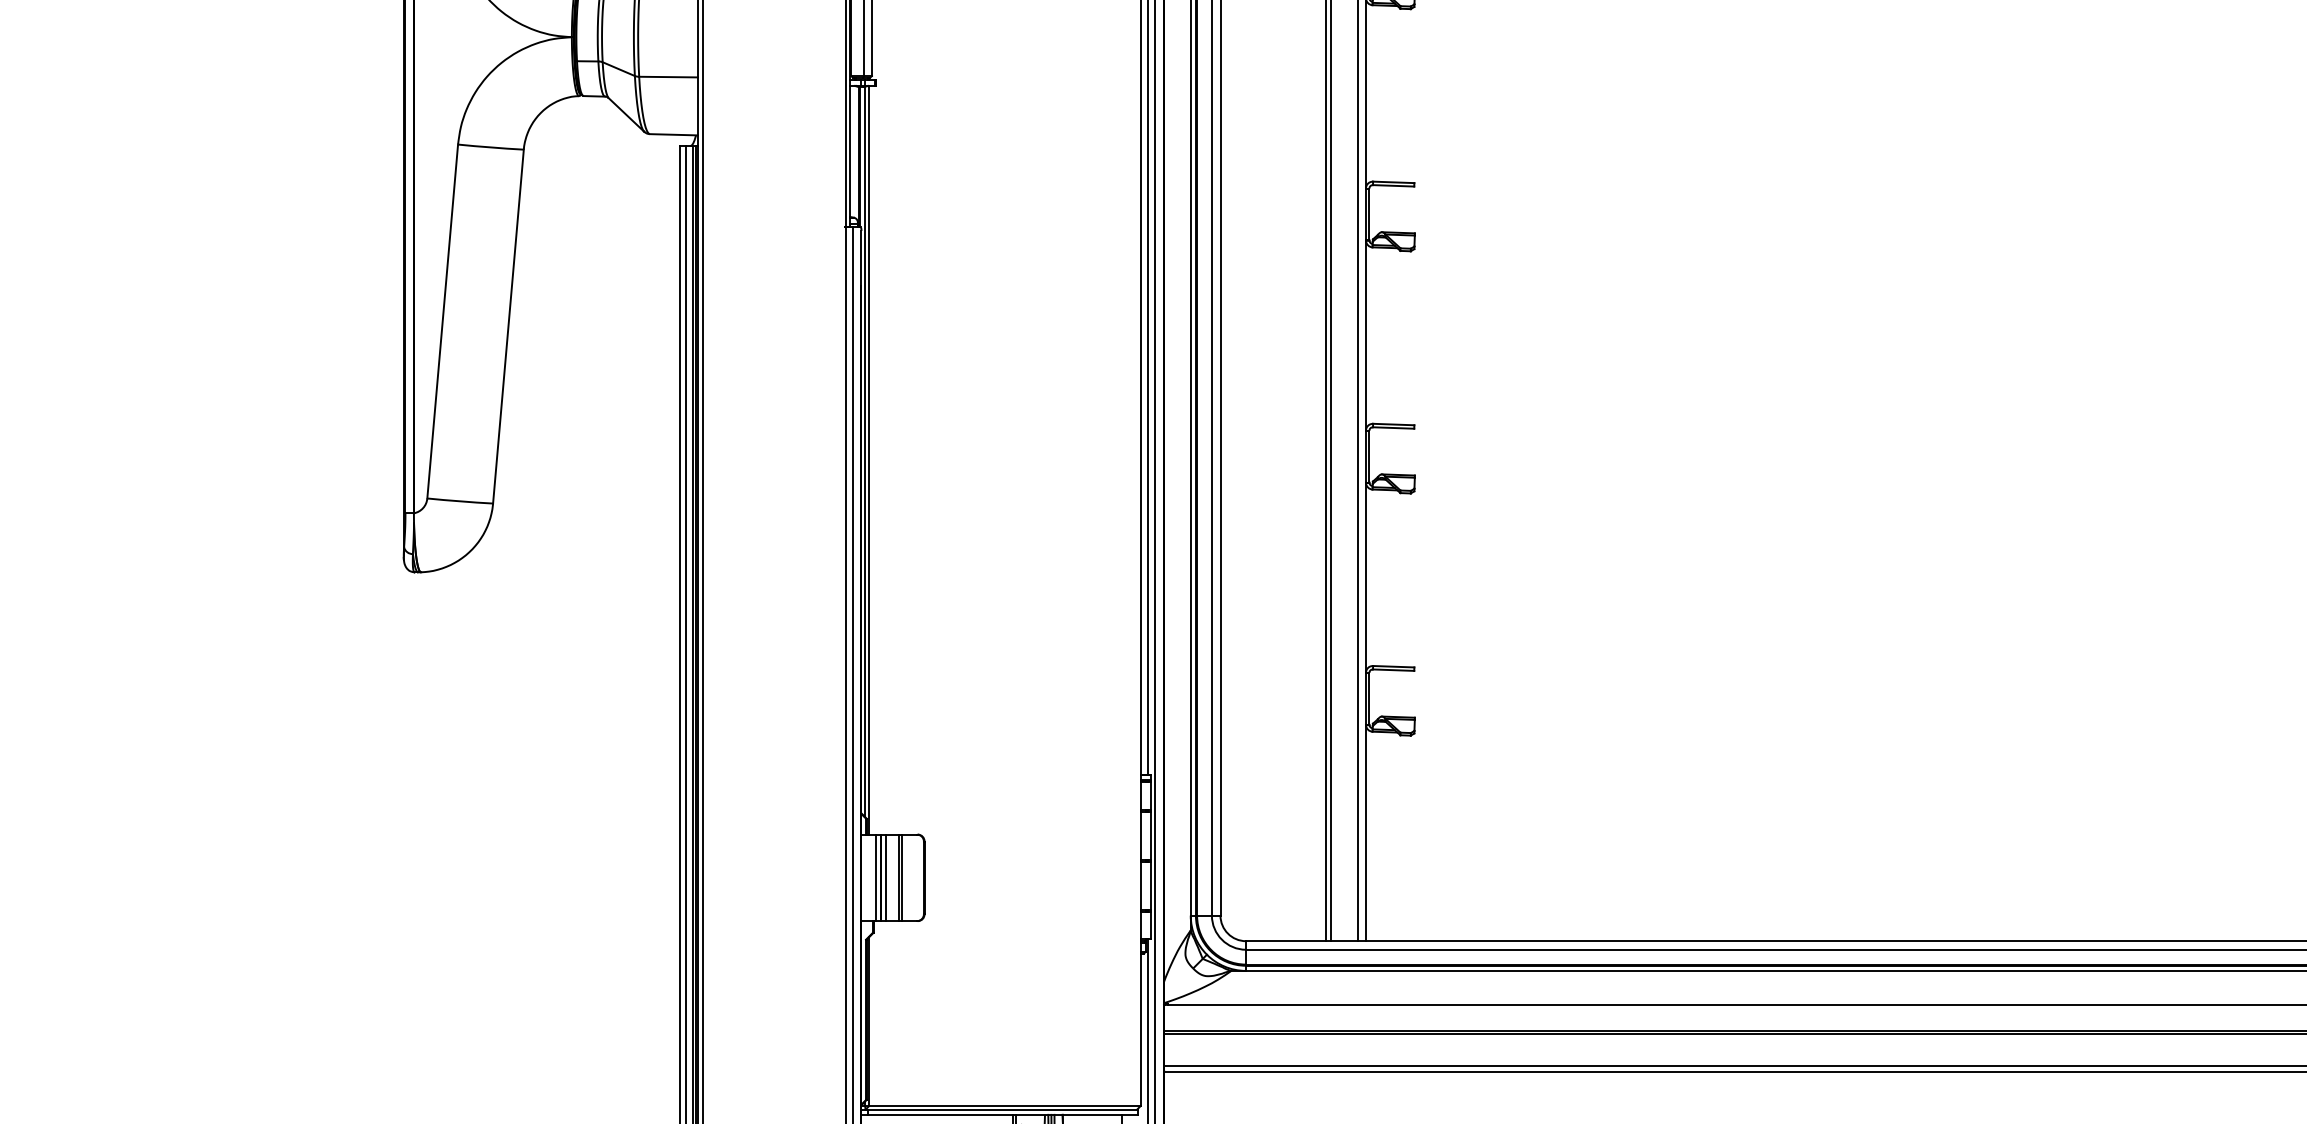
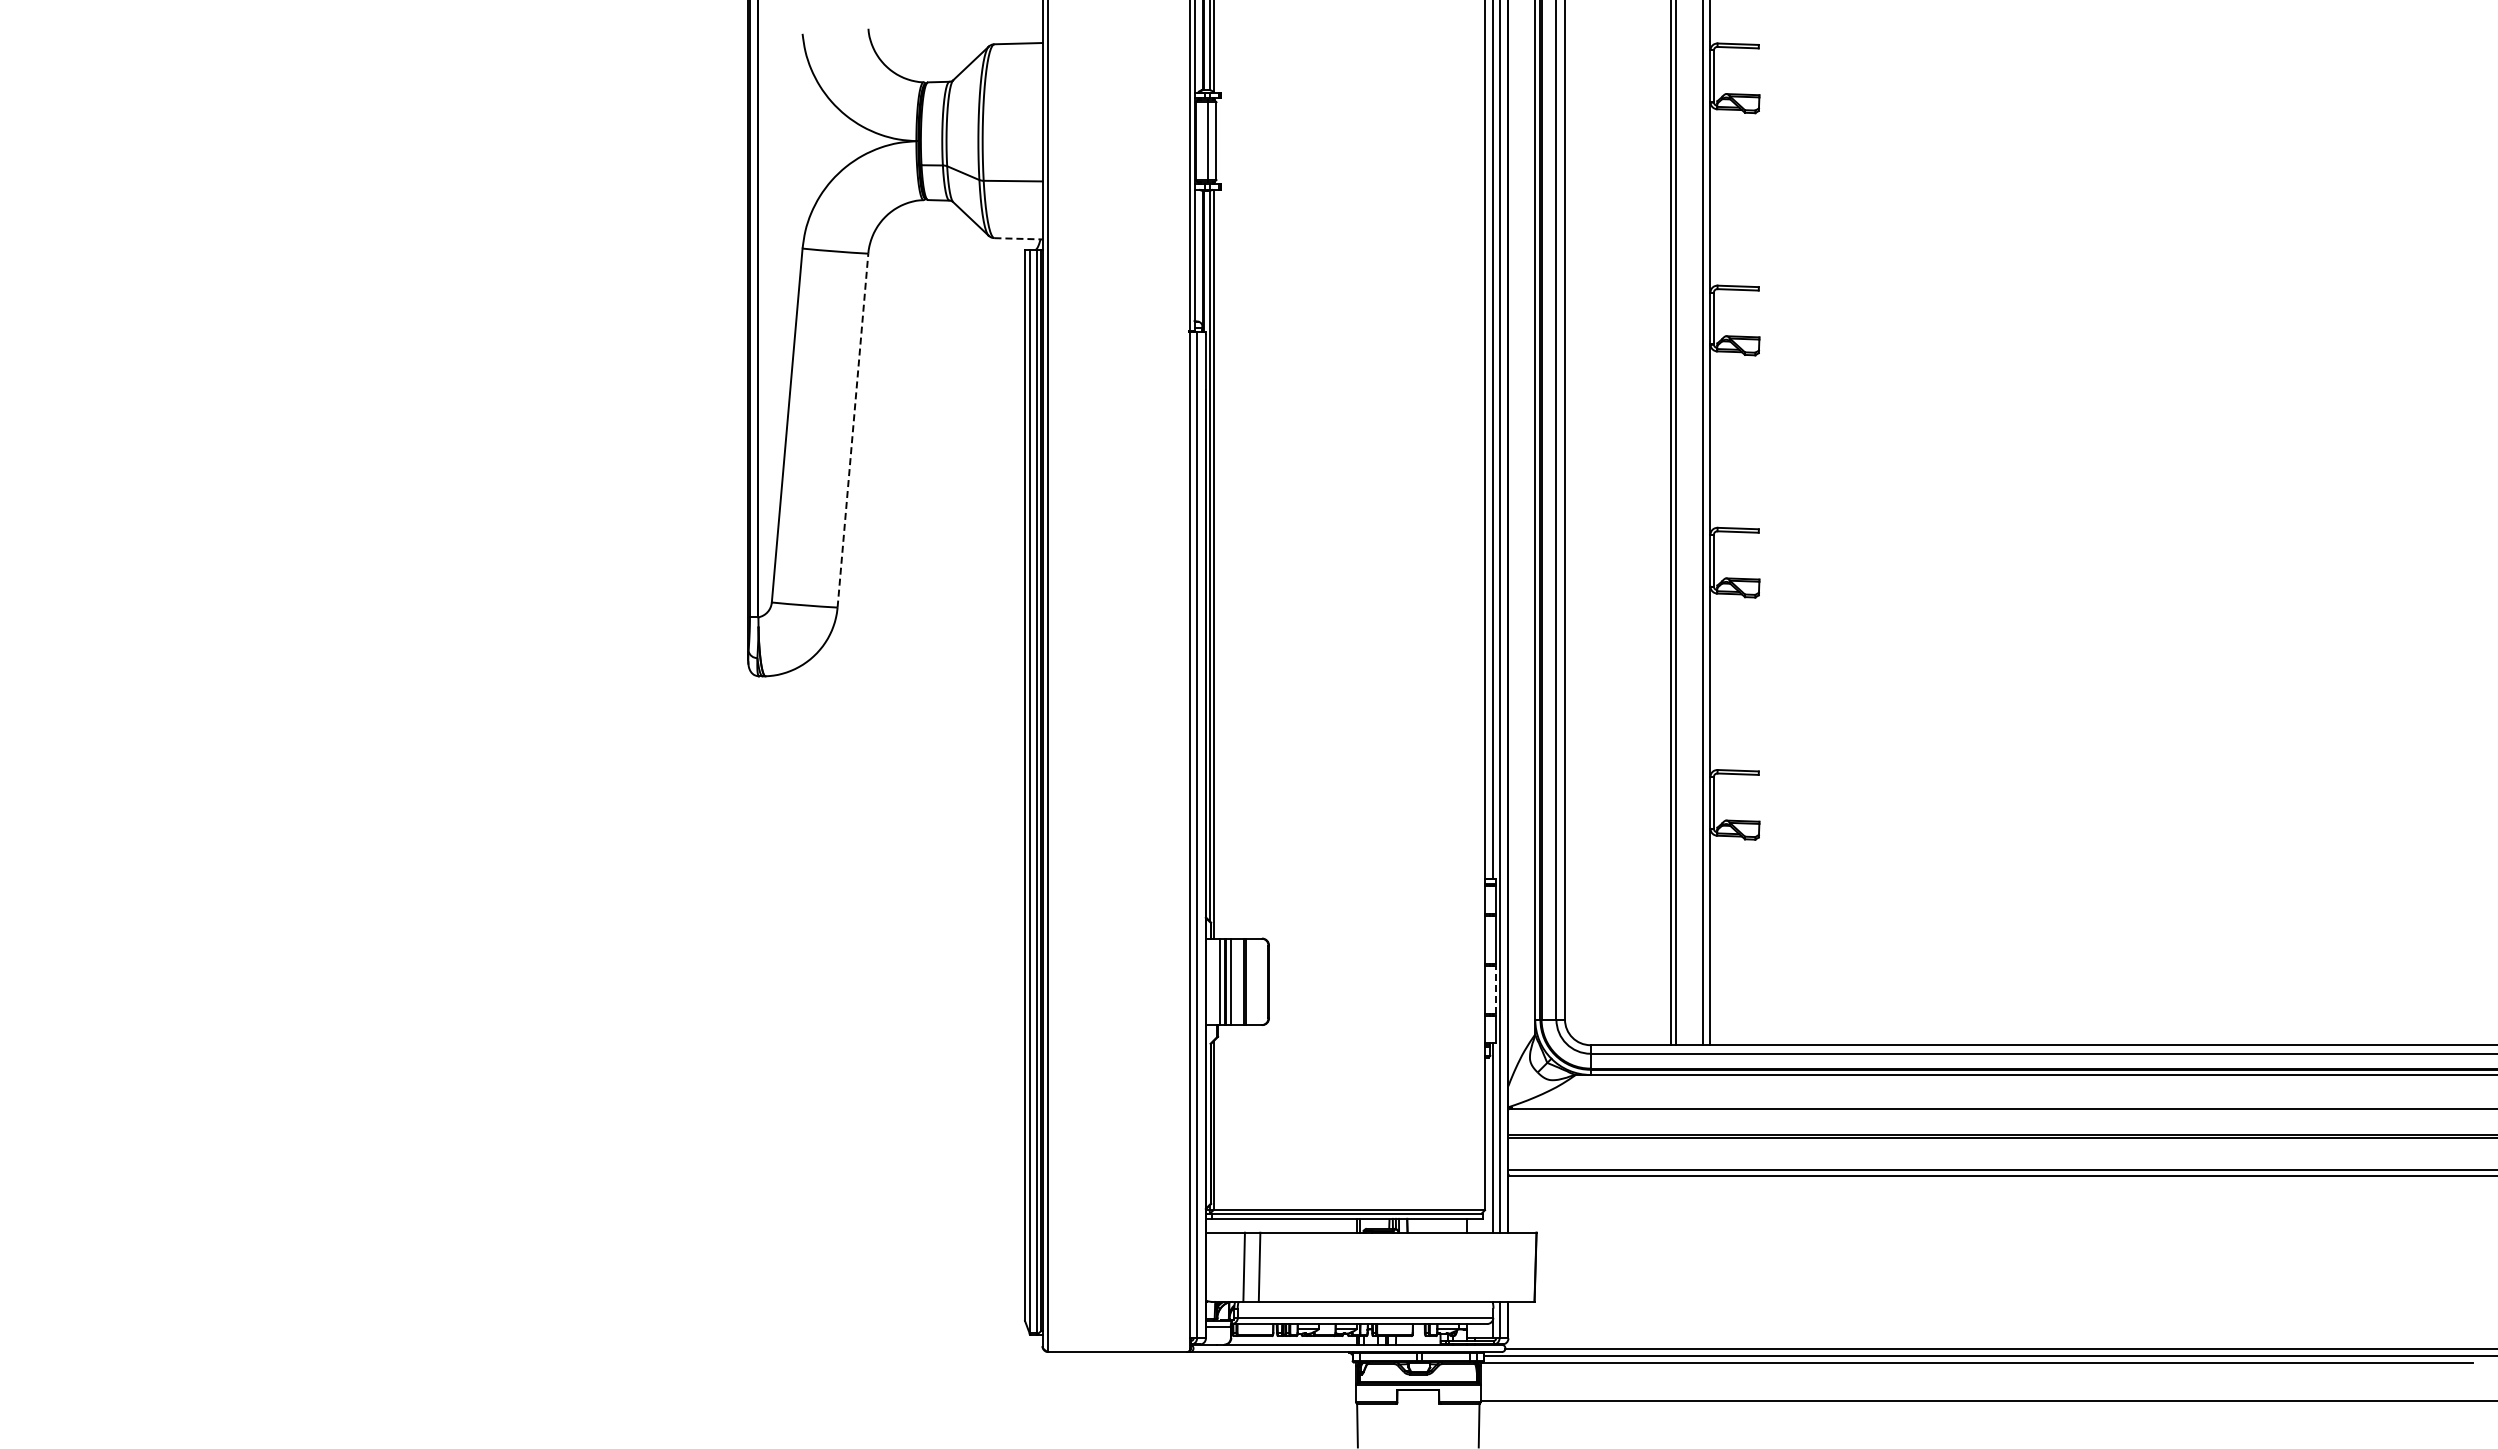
line: (673, 134) -> (1018, 238), solid -> dashed
line: (507, 326) -> (852, 430), solid -> dashed
line: (1150, 885) -> (1495, 989), solid -> dashed

